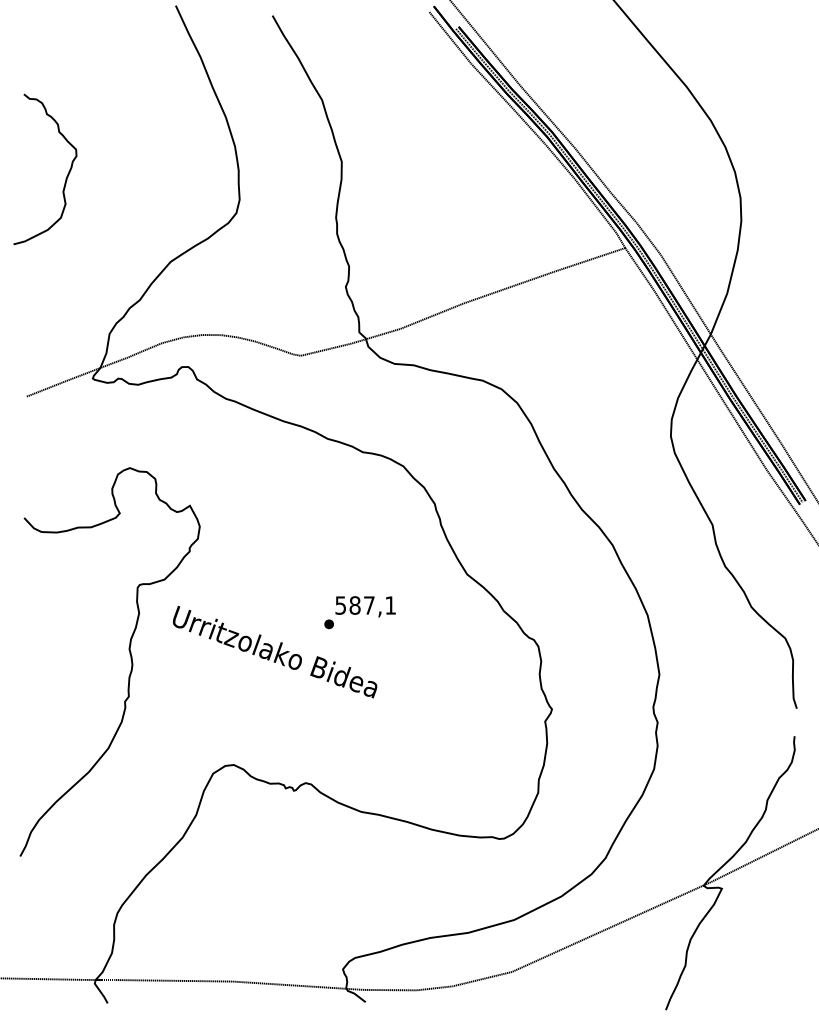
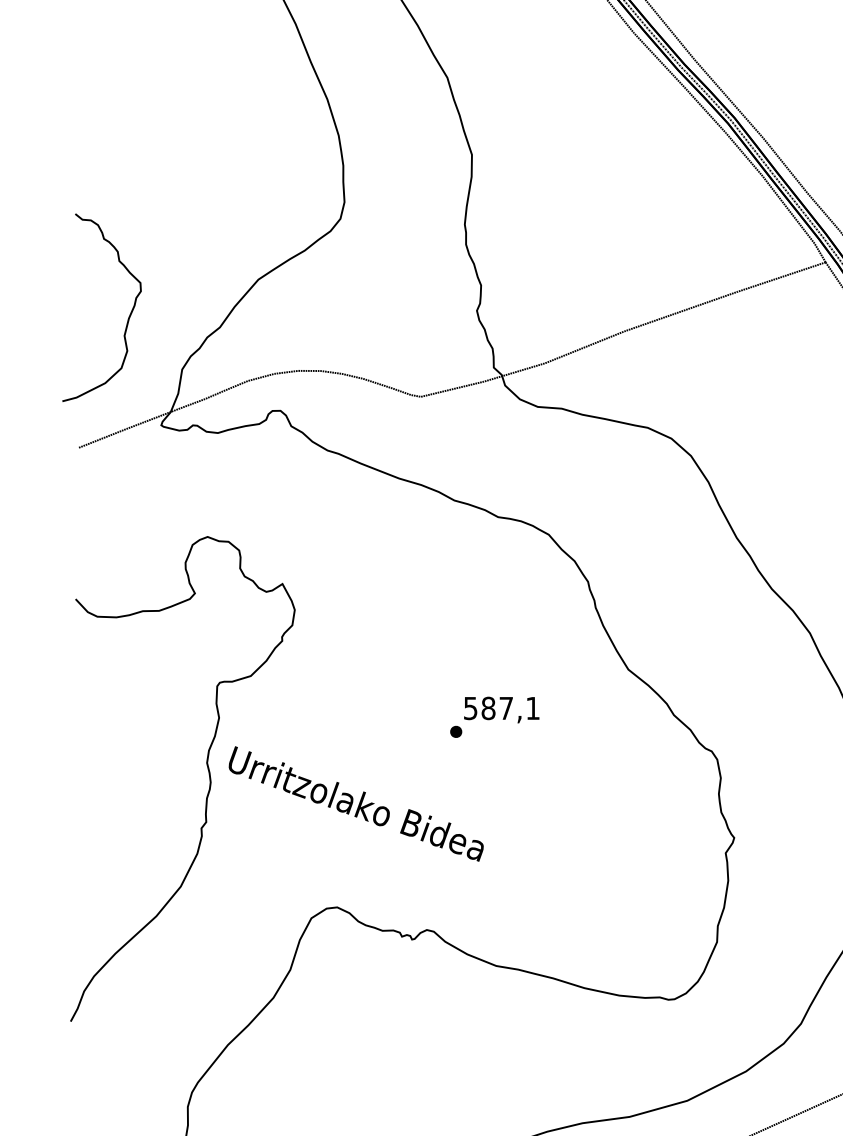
curve: (65, 178) -> (127, 319), moved
text: (275, 651) -> (356, 803), moved

